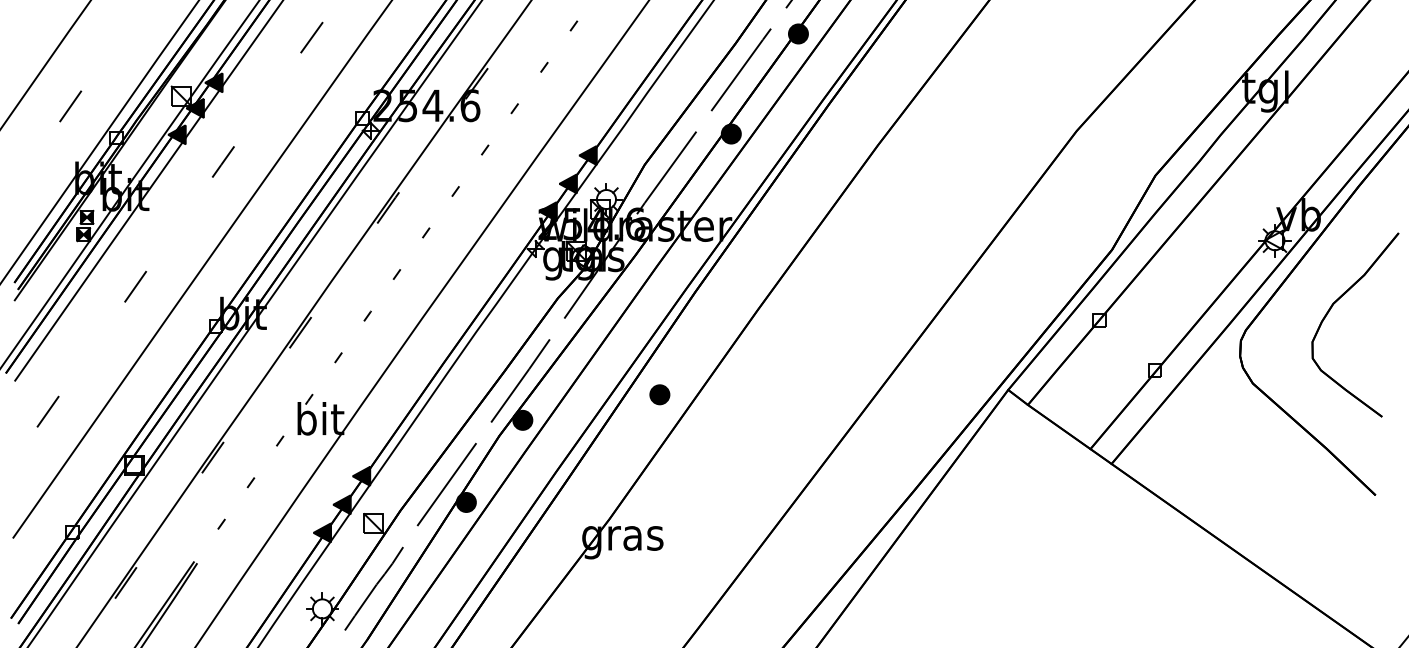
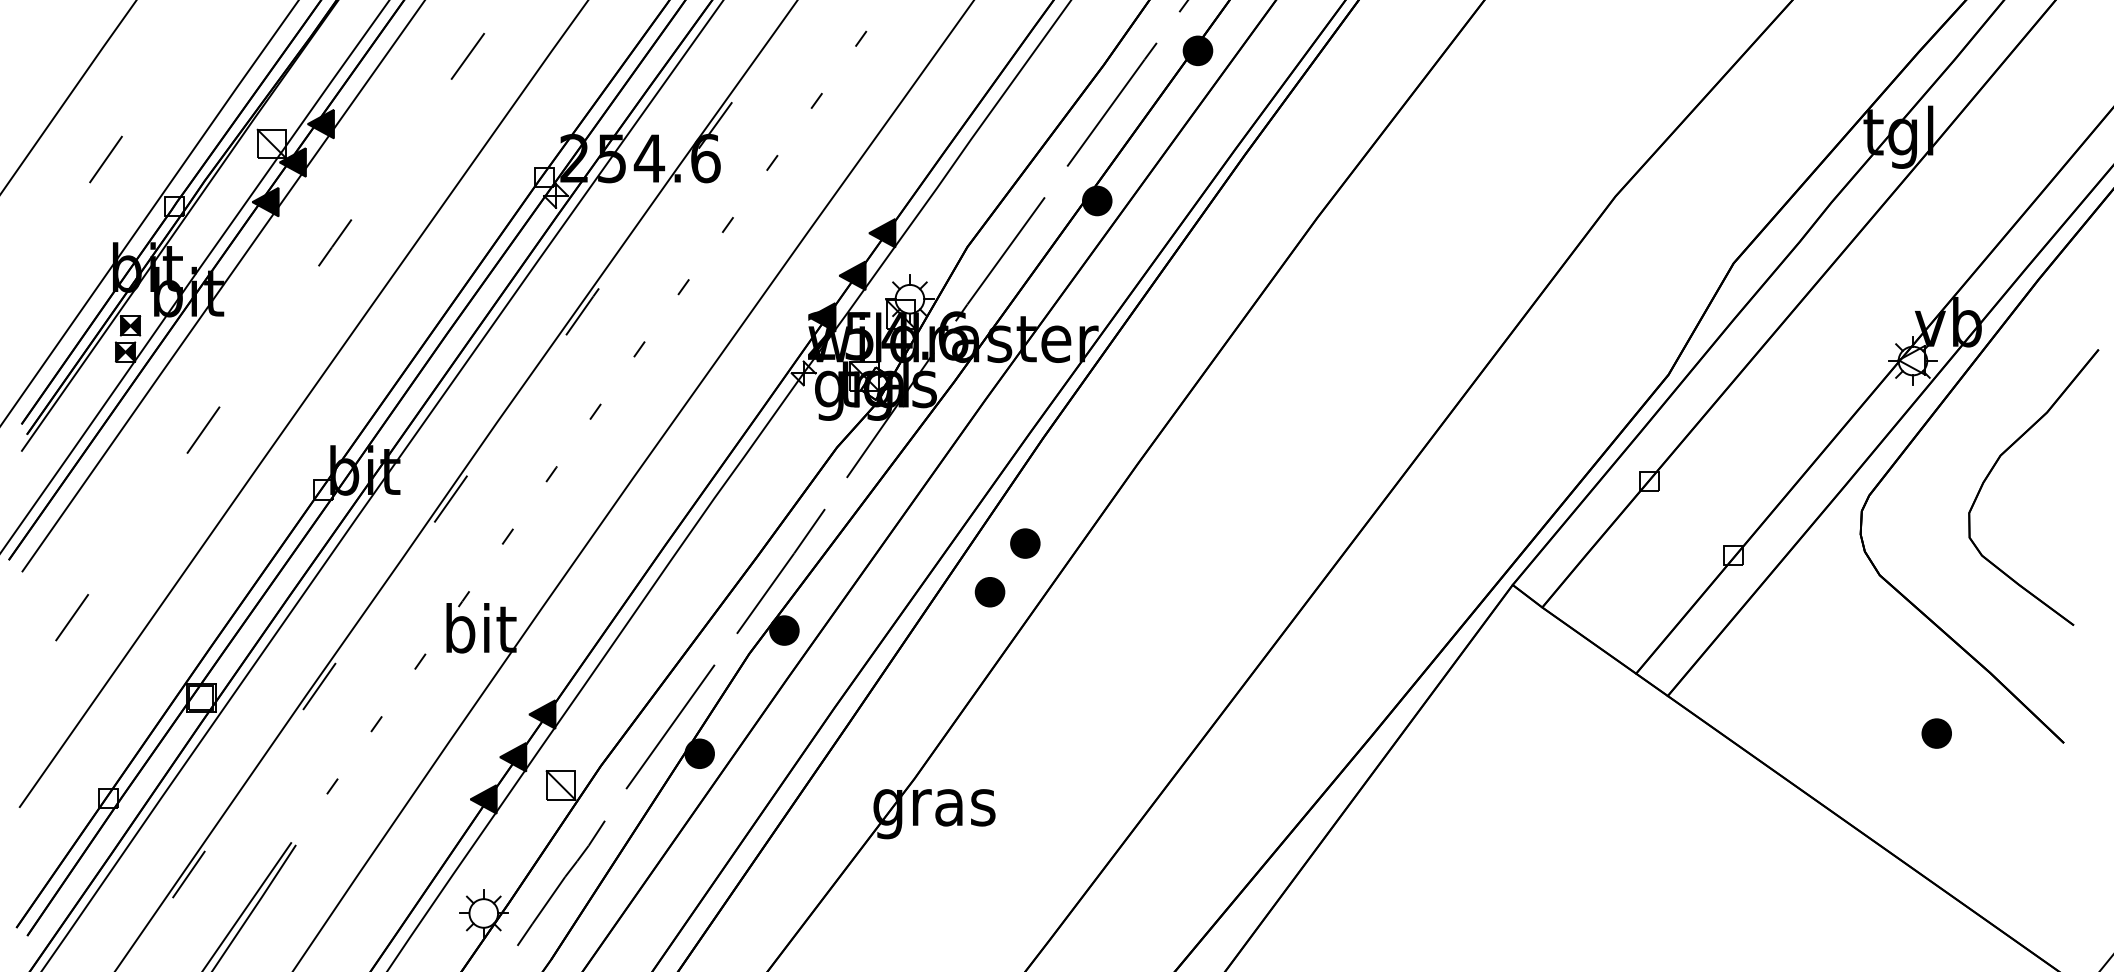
part: (683, 362) -> (1025, 543), added
part: (1290, 488) -> (1936, 732), added

